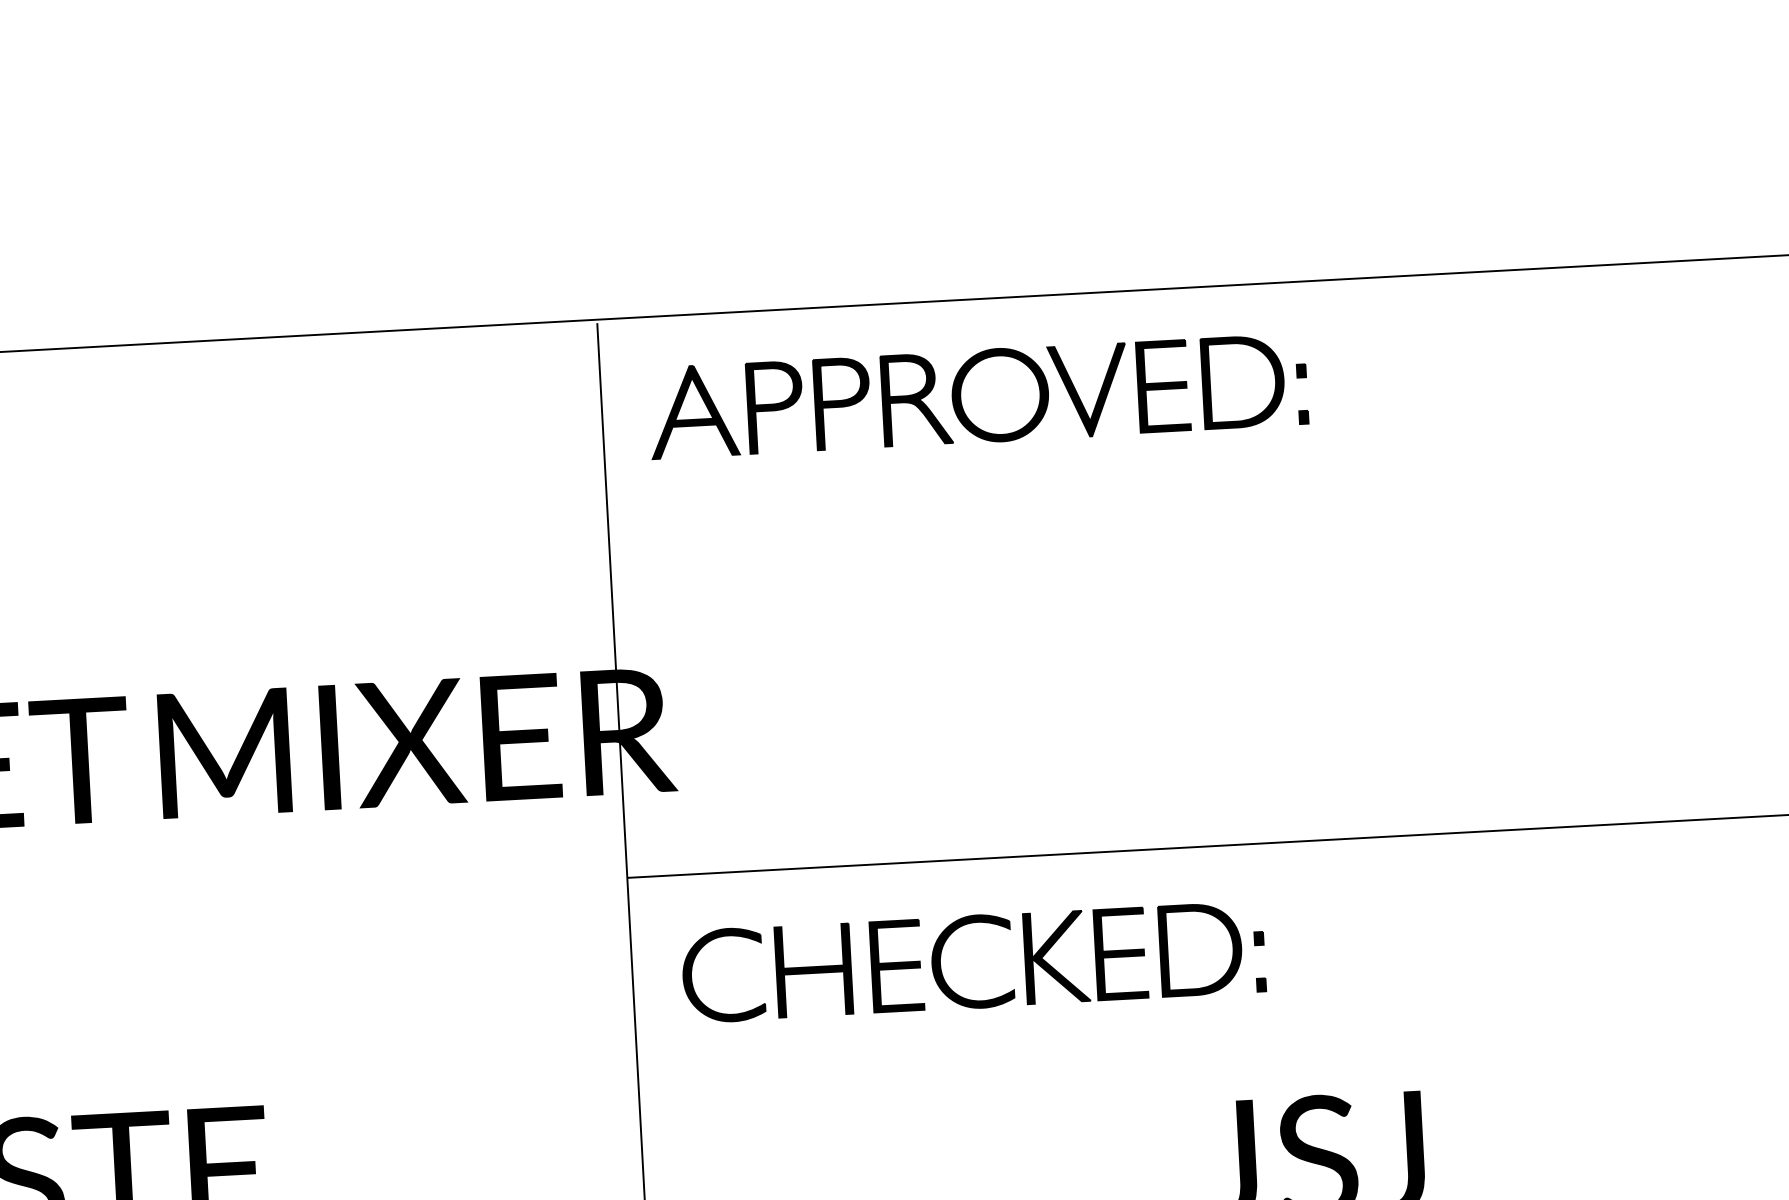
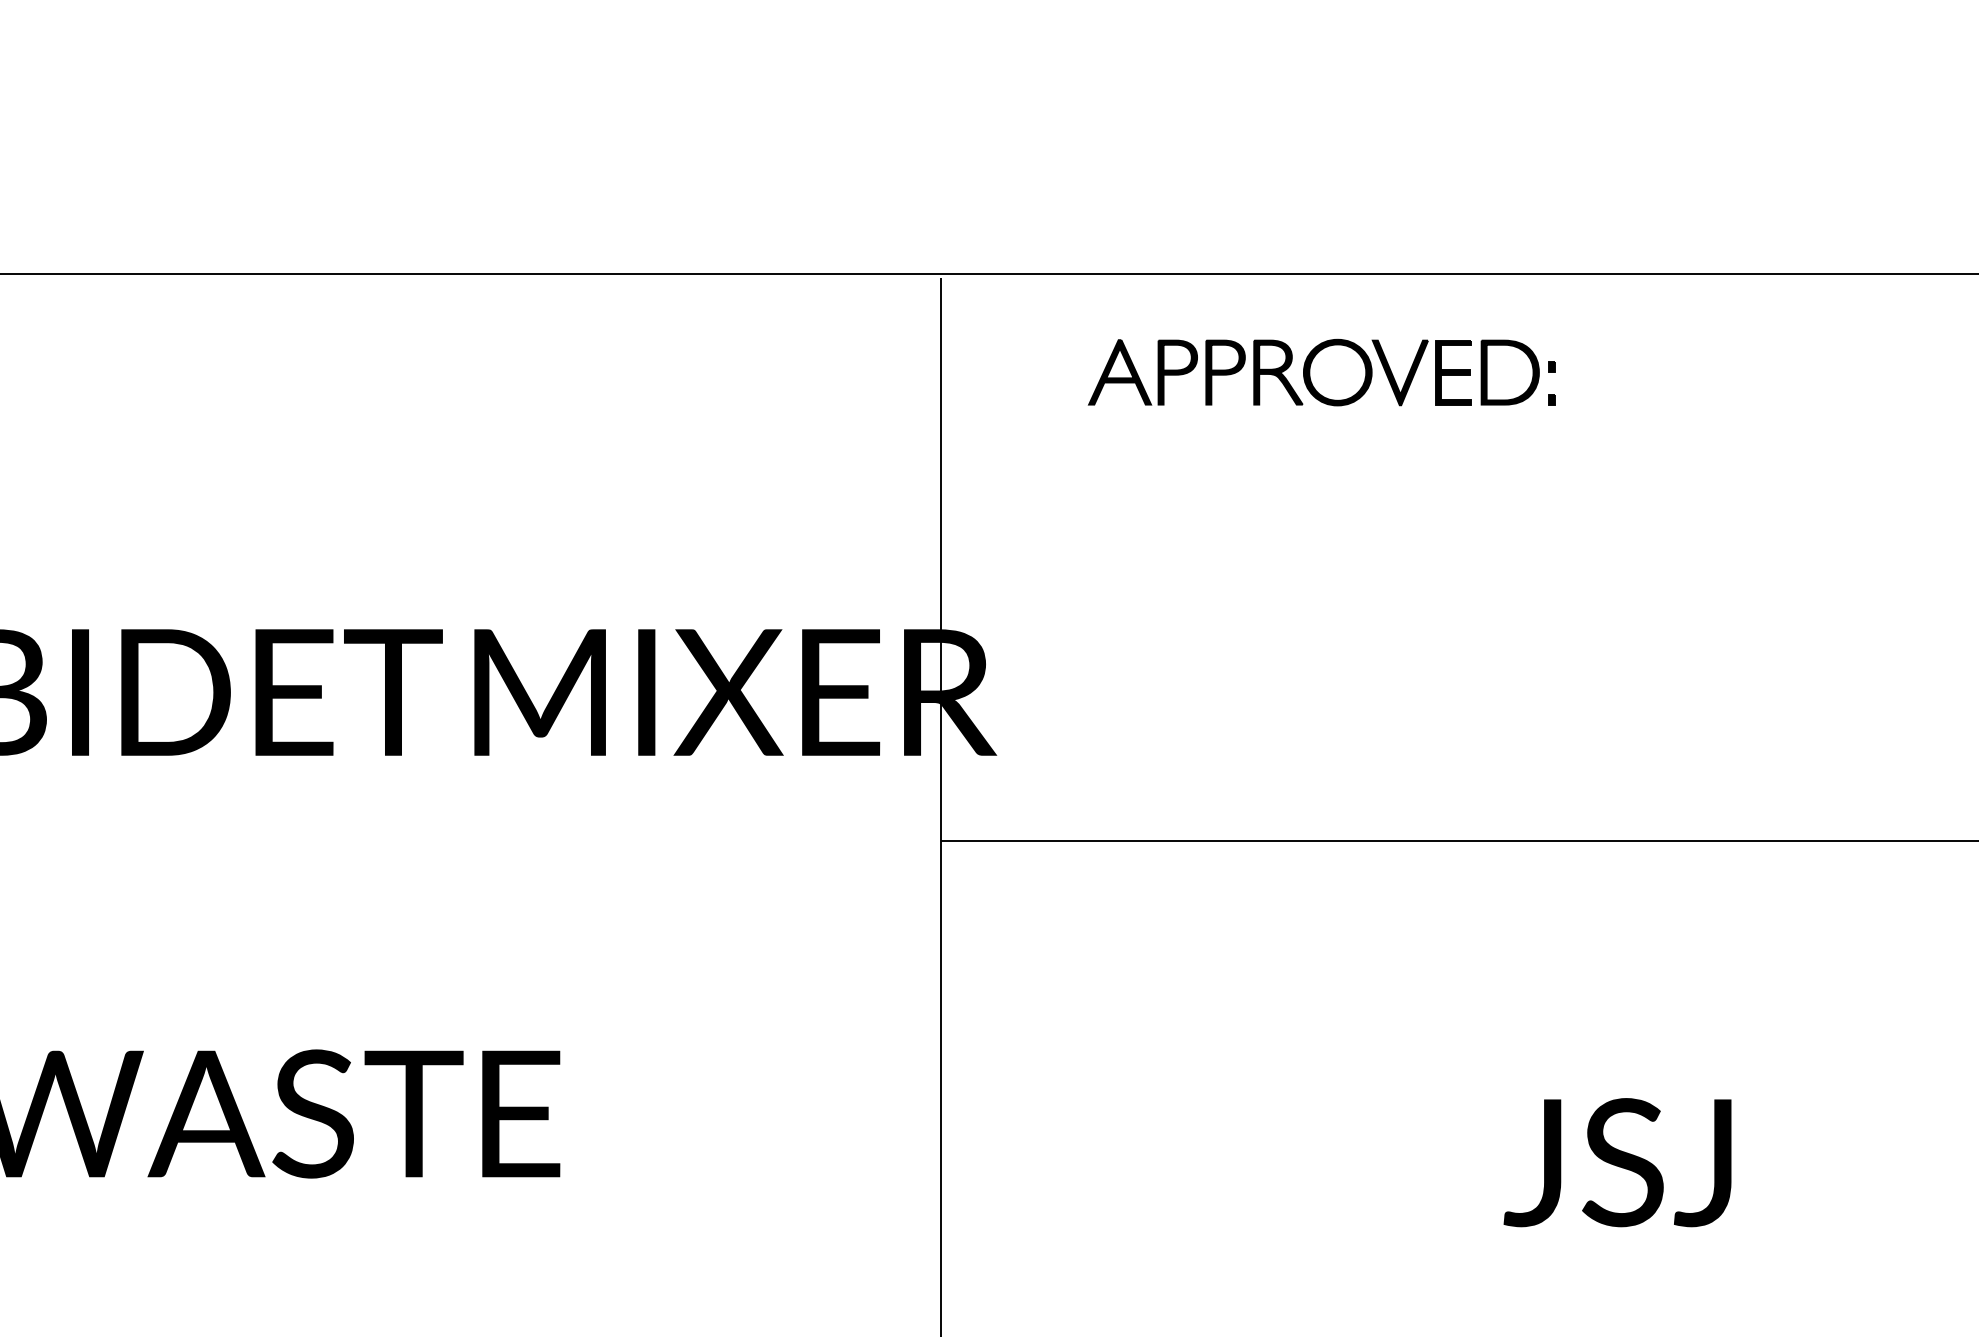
part: (977, 396) -> (1321, 372), size x0.7
part: (941, 963) -> (1253, 944), removed

